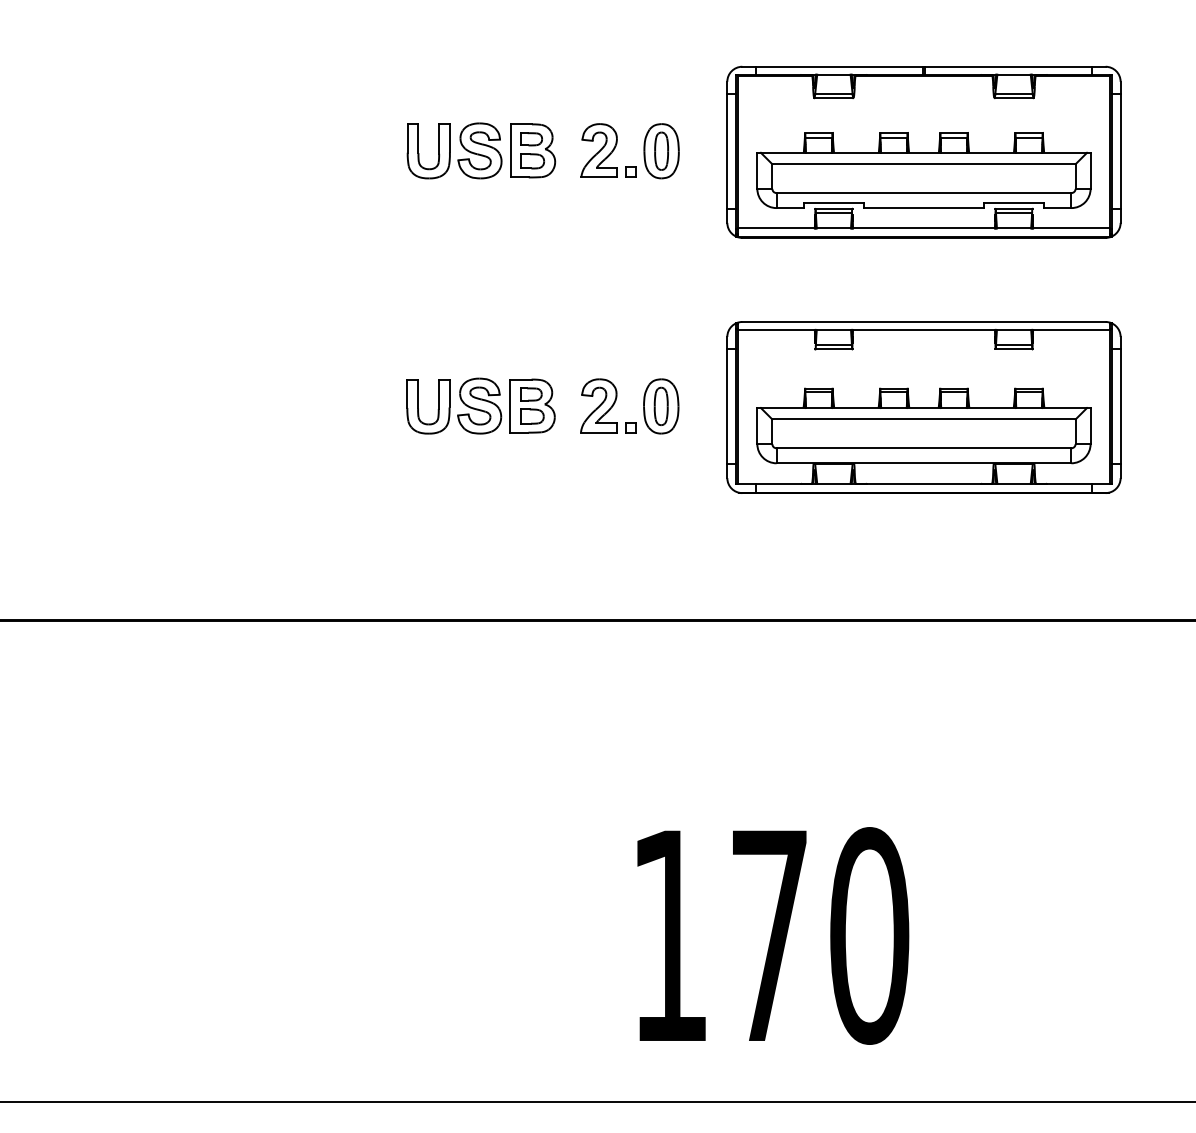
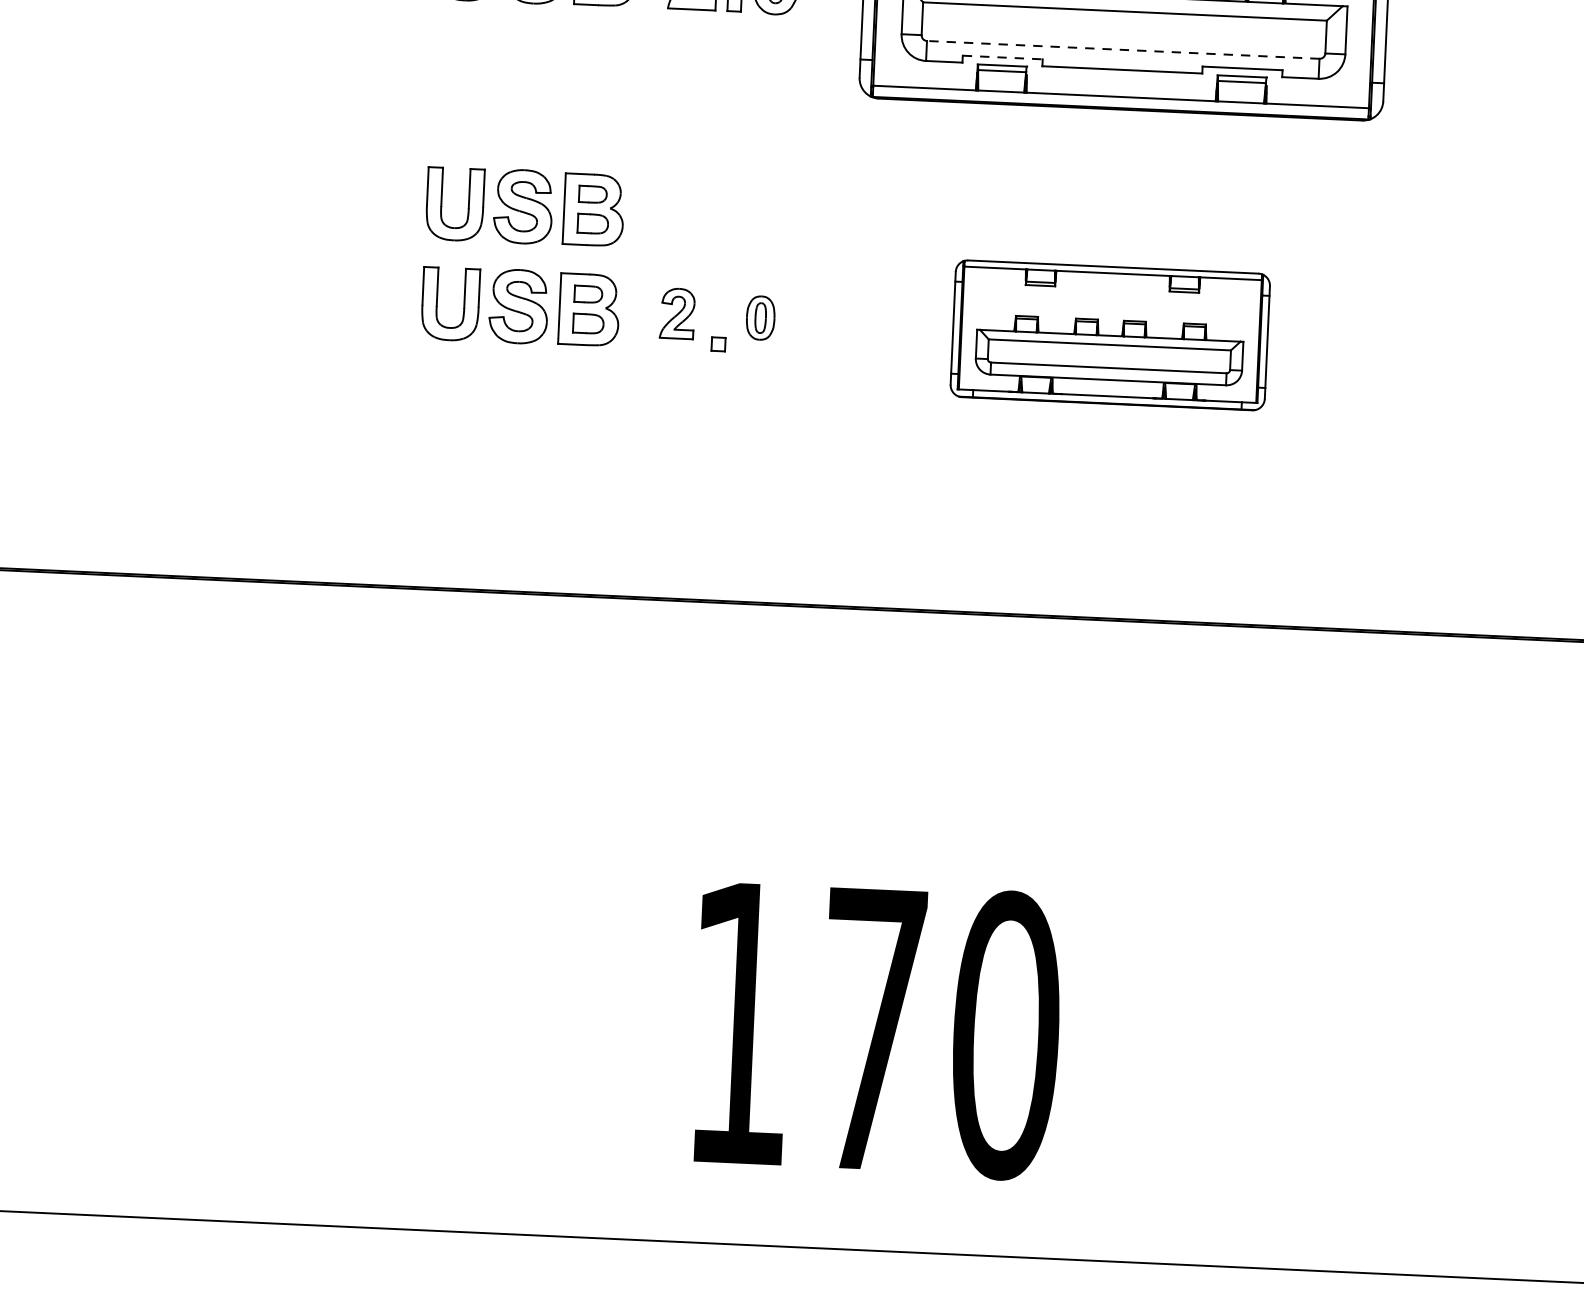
line: (923, 193) -> (1122, 50), solid -> dashed
line: (834, 202) -> (1003, 57), solid -> dashed
part: (480, 330) -> (524, 206), added
part: (598, 405) -> (677, 313), size x0.7
part: (661, 406) -> (760, 318), size x0.6
part: (923, 407) -> (1109, 335), size x0.6

